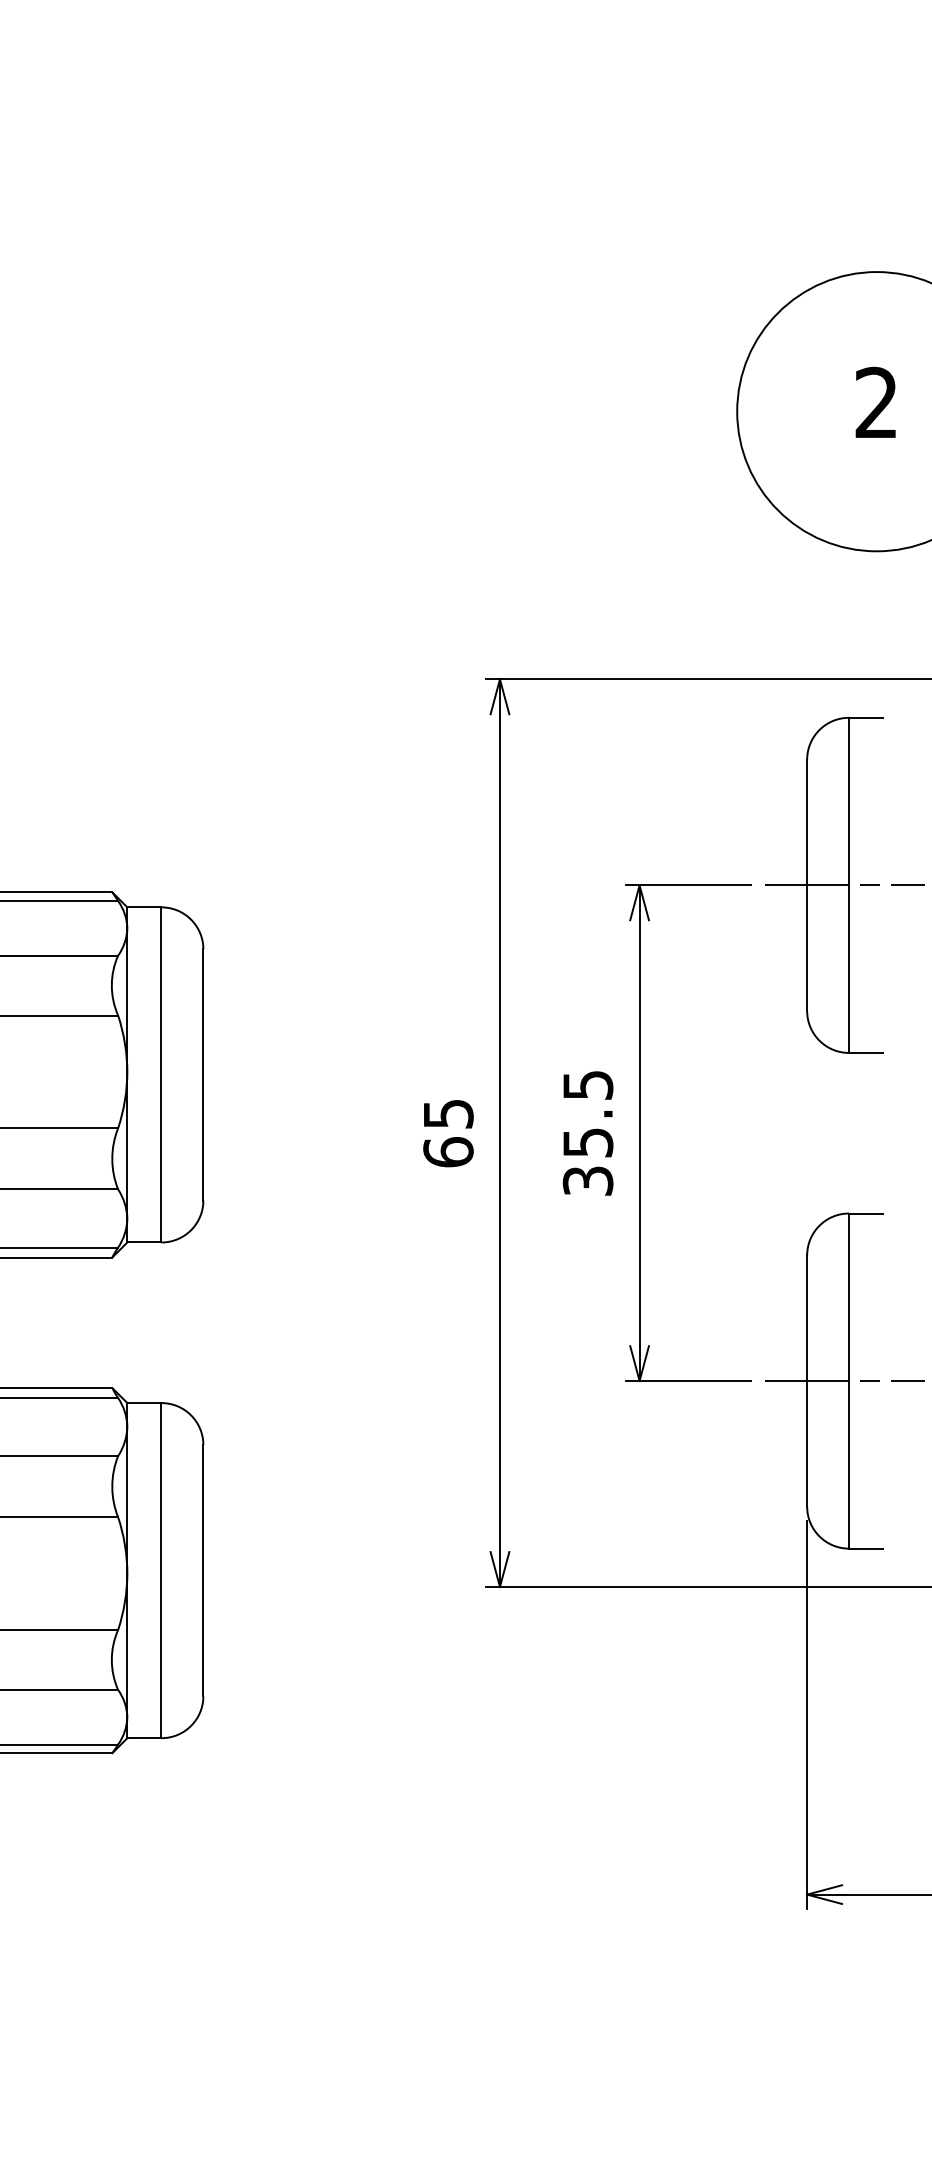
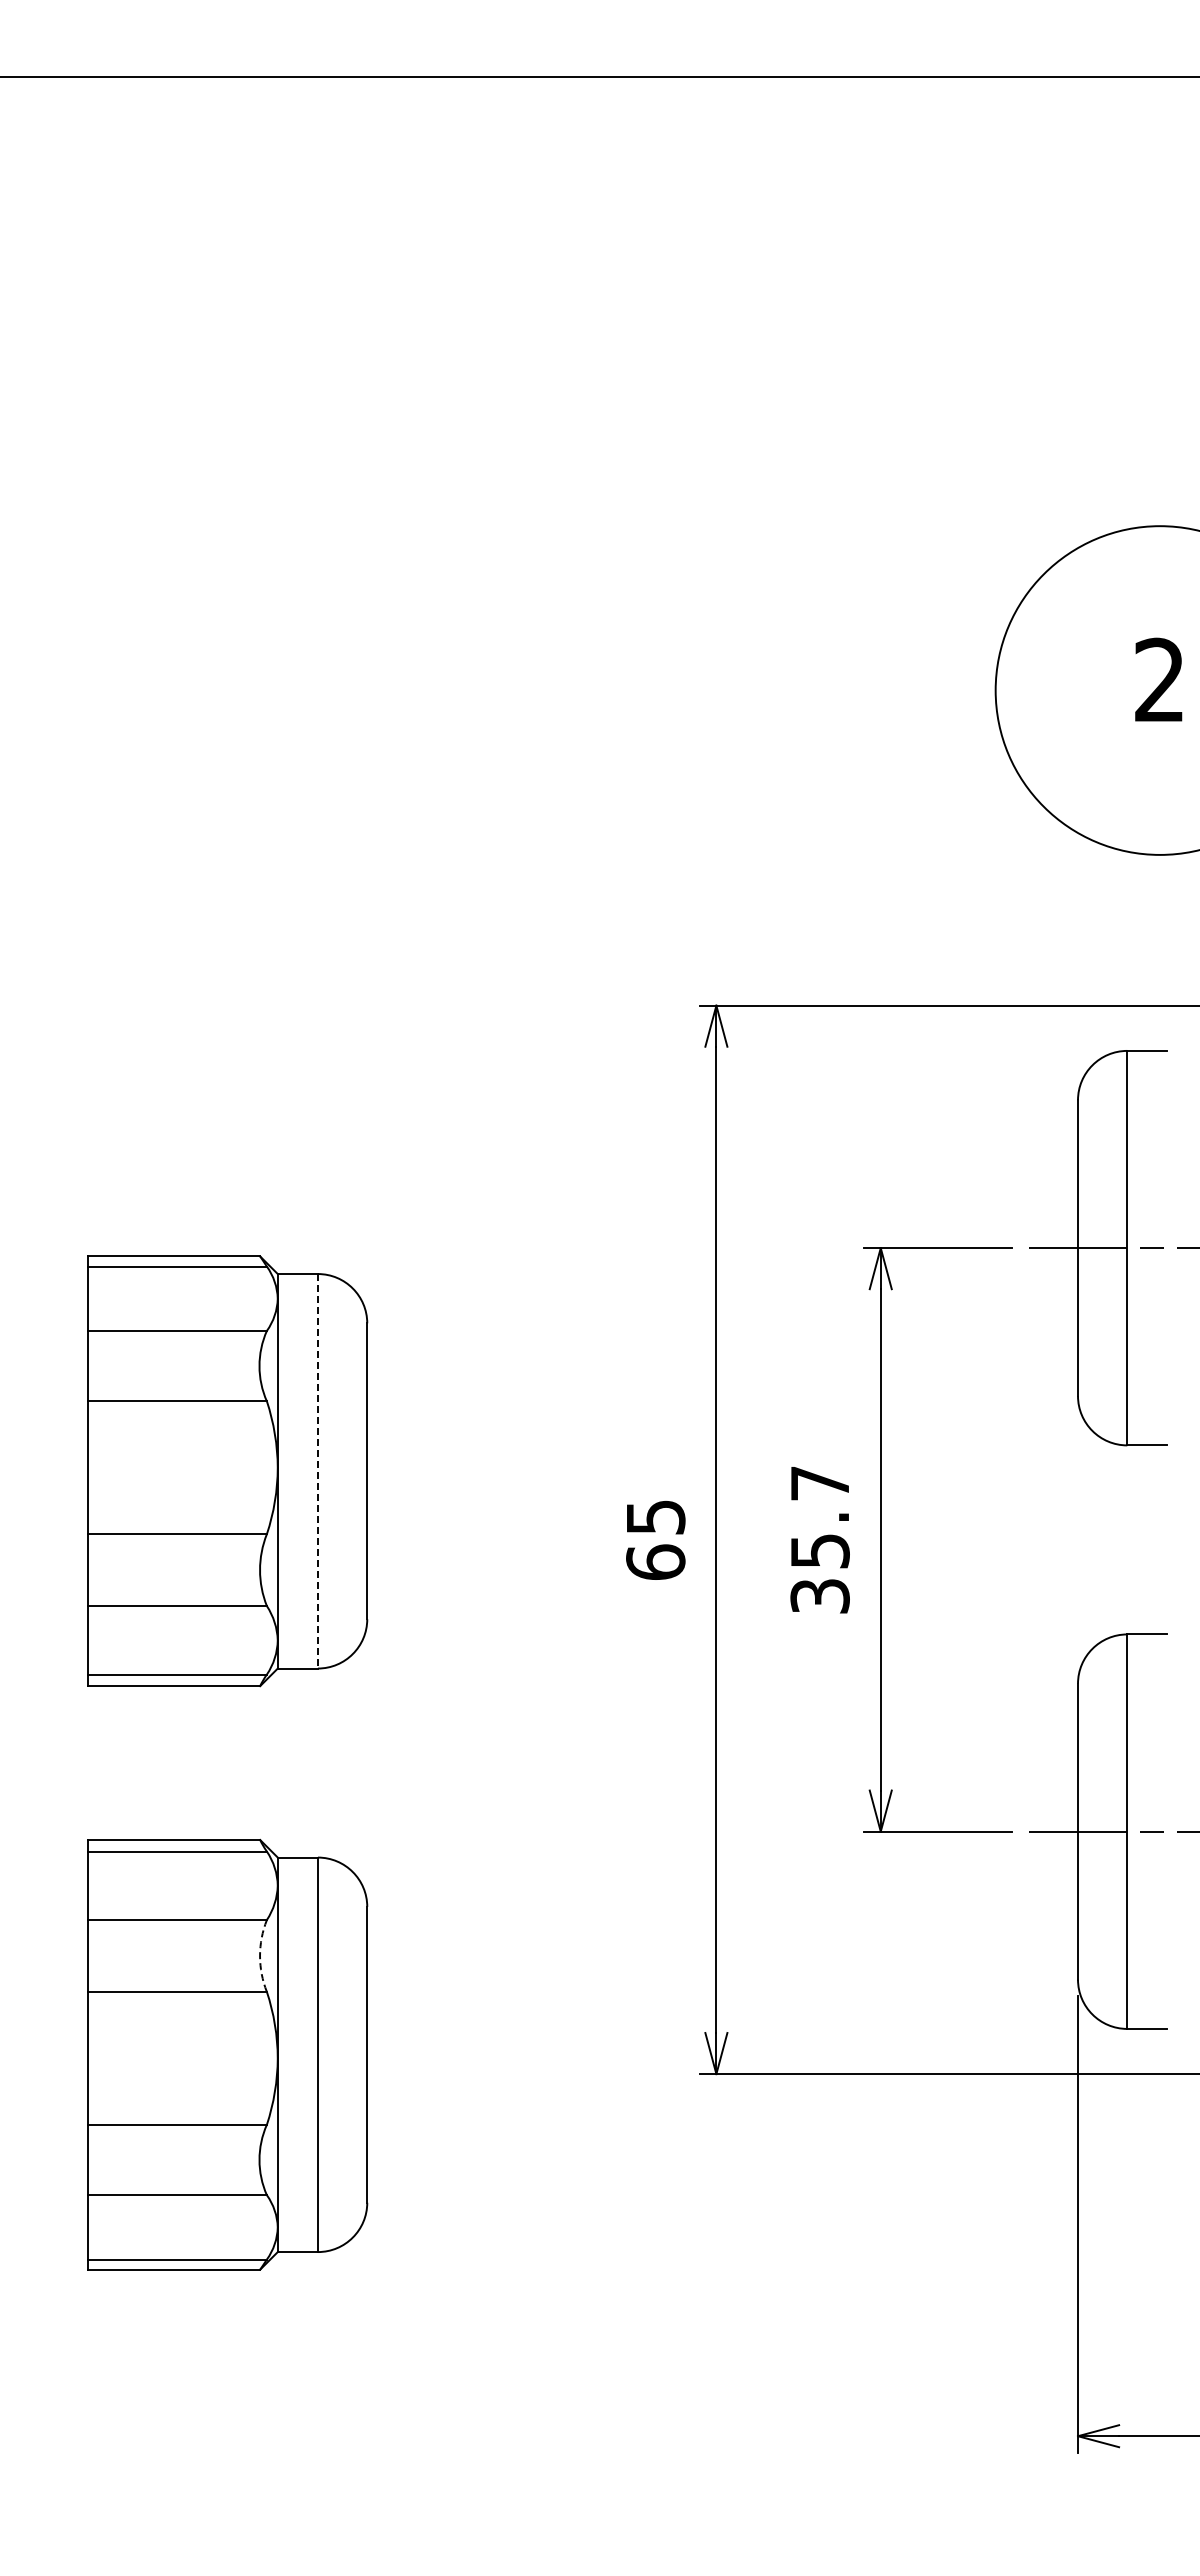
line: (161, 1075) -> (317, 1471), solid -> dashed
text: (588, 1085) -> (820, 1483), 35.5 -> 35.7
arc: (112, 1486) -> (260, 1955), solid -> dashed

